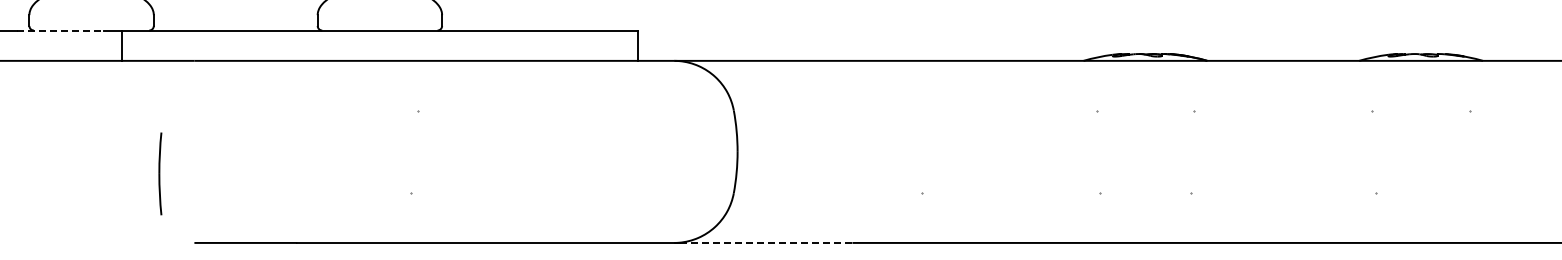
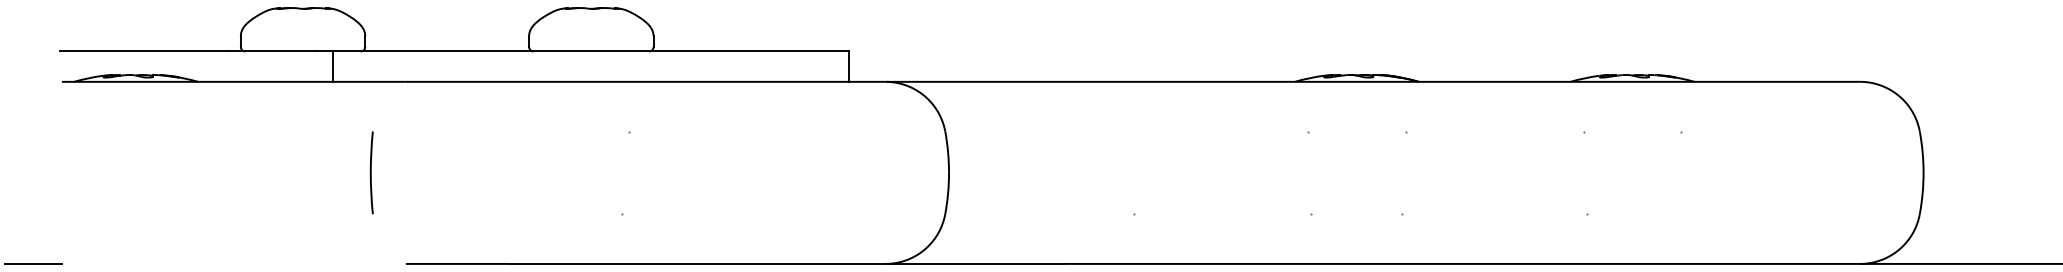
line: (60, 30) -> (271, 51), dashed -> solid
part: (160, 173) -> (371, 172), moved
line: (766, 242) -> (977, 263), dashed -> solid

